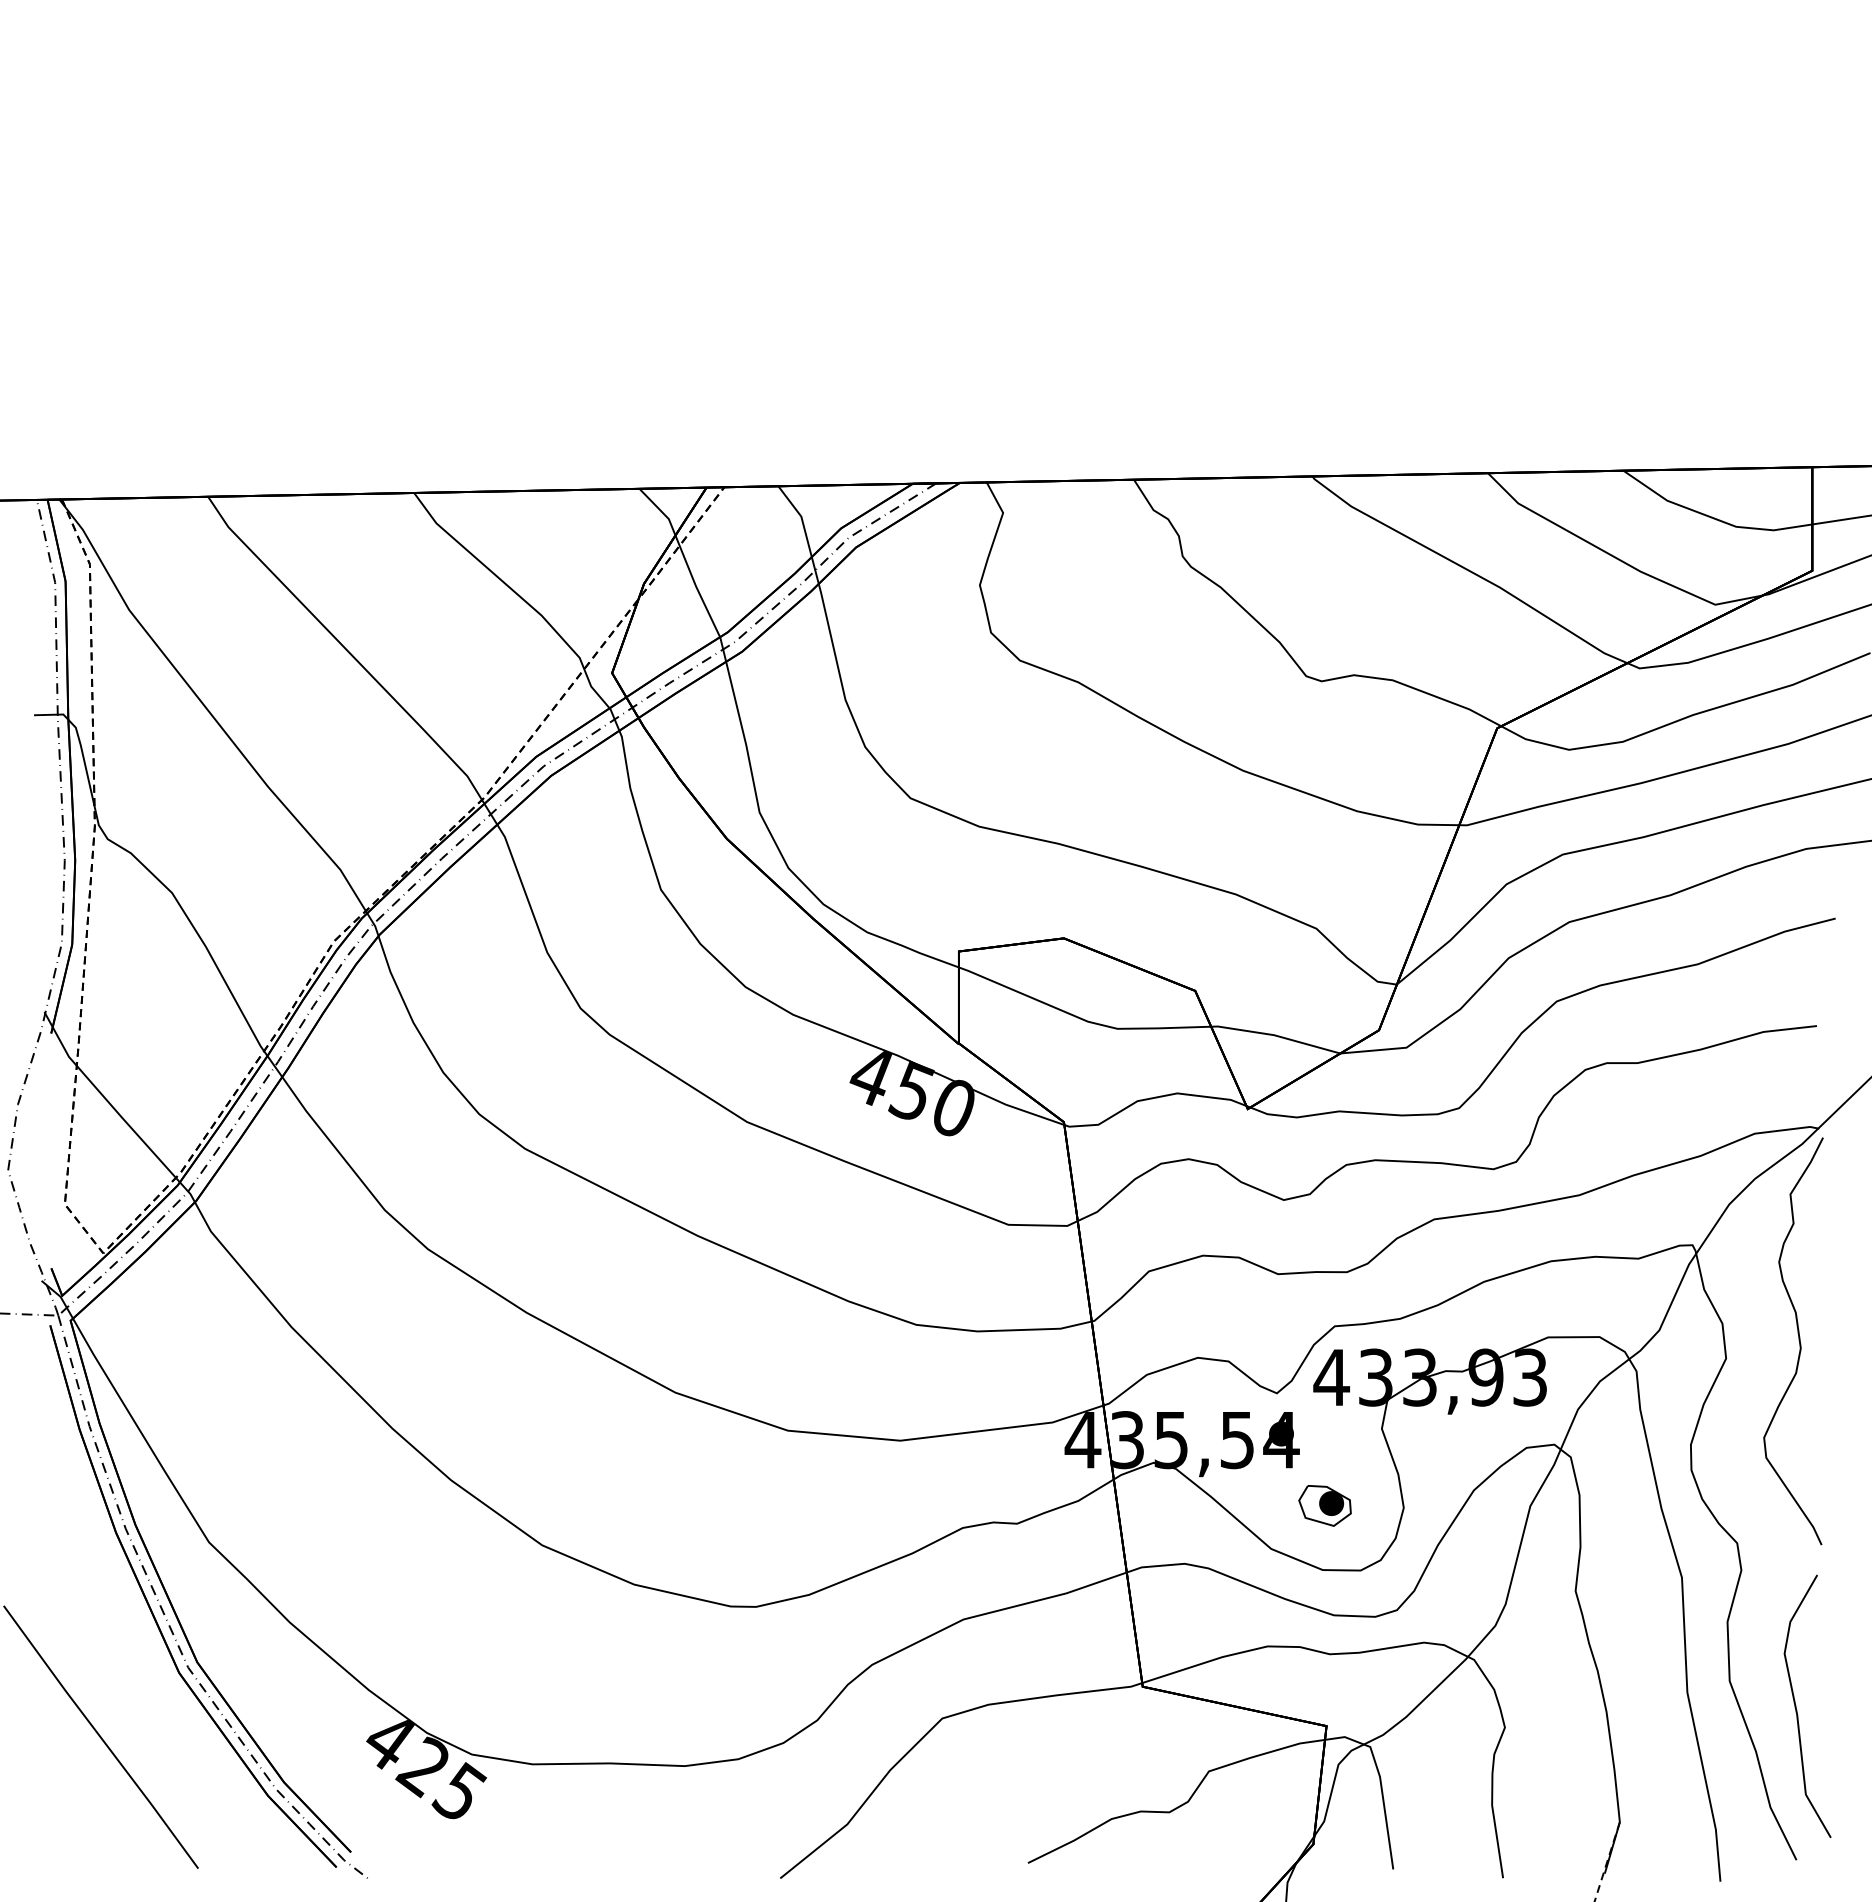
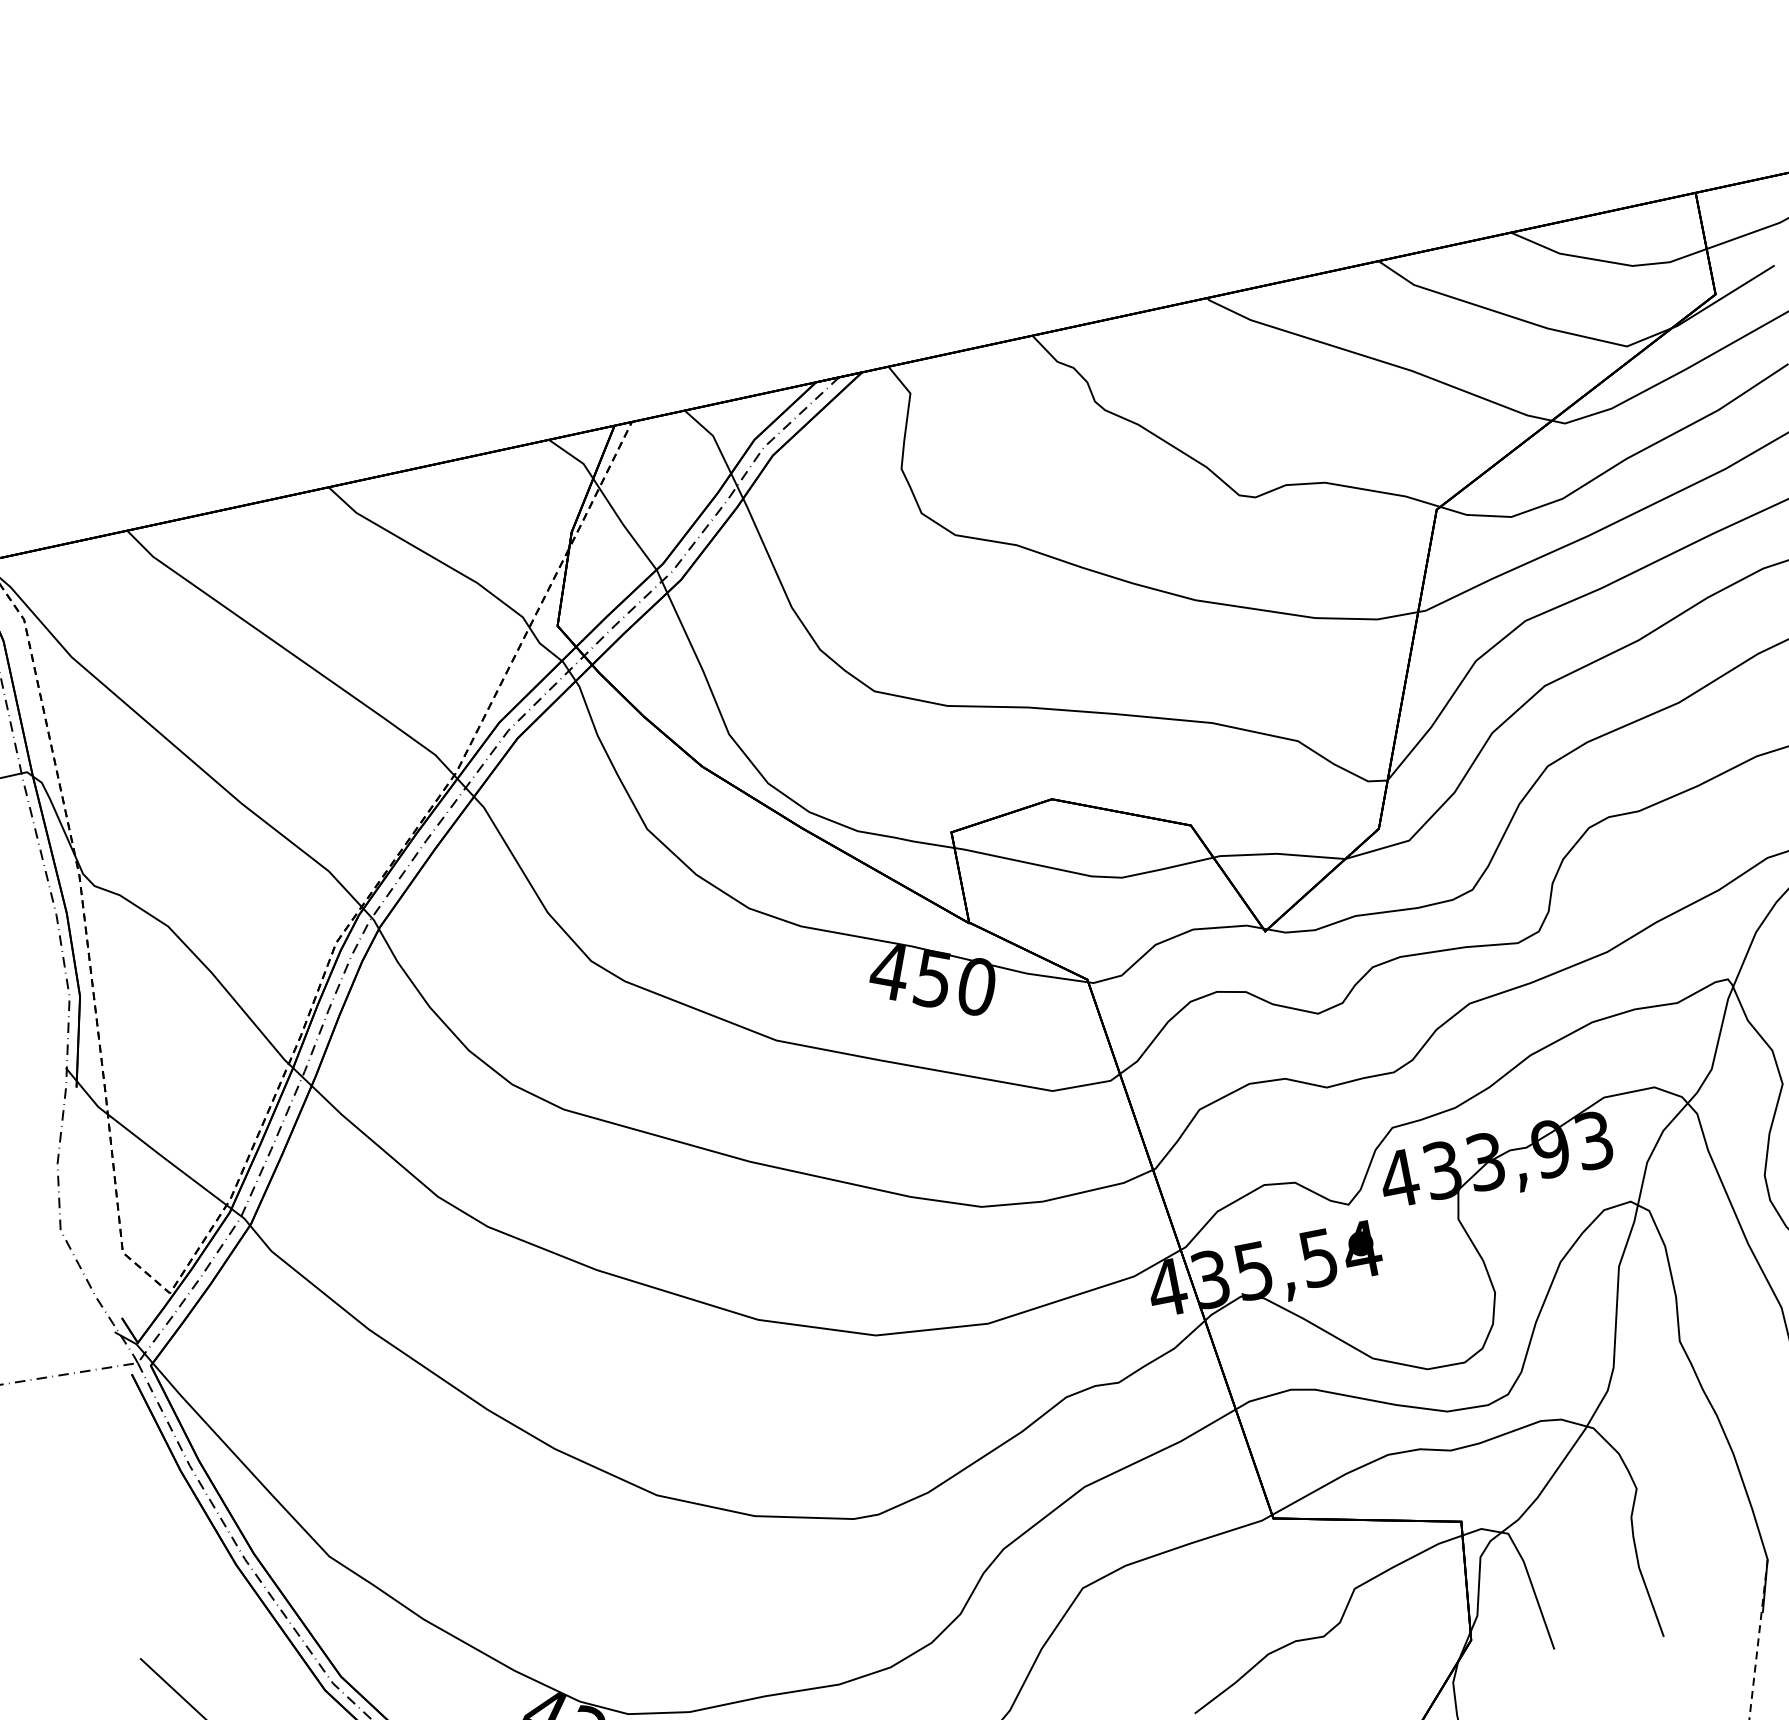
part: (1324, 1505) -> (1416, 1305), removed

